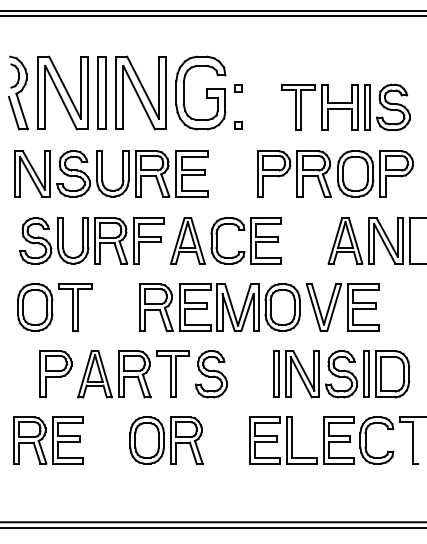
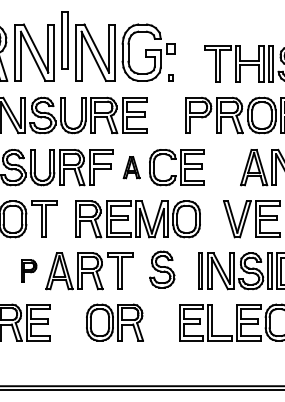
part: (238, 88) -> (170, 49), size x1.6
part: (101, 92) -> (64, 39), moved
part: (187, 240) -> (131, 167), size x0.6
part: (219, 307) -> (137, 219), moved
part: (55, 373) -> (28, 270), size x0.6
part: (210, 374) -> (161, 269), moved

